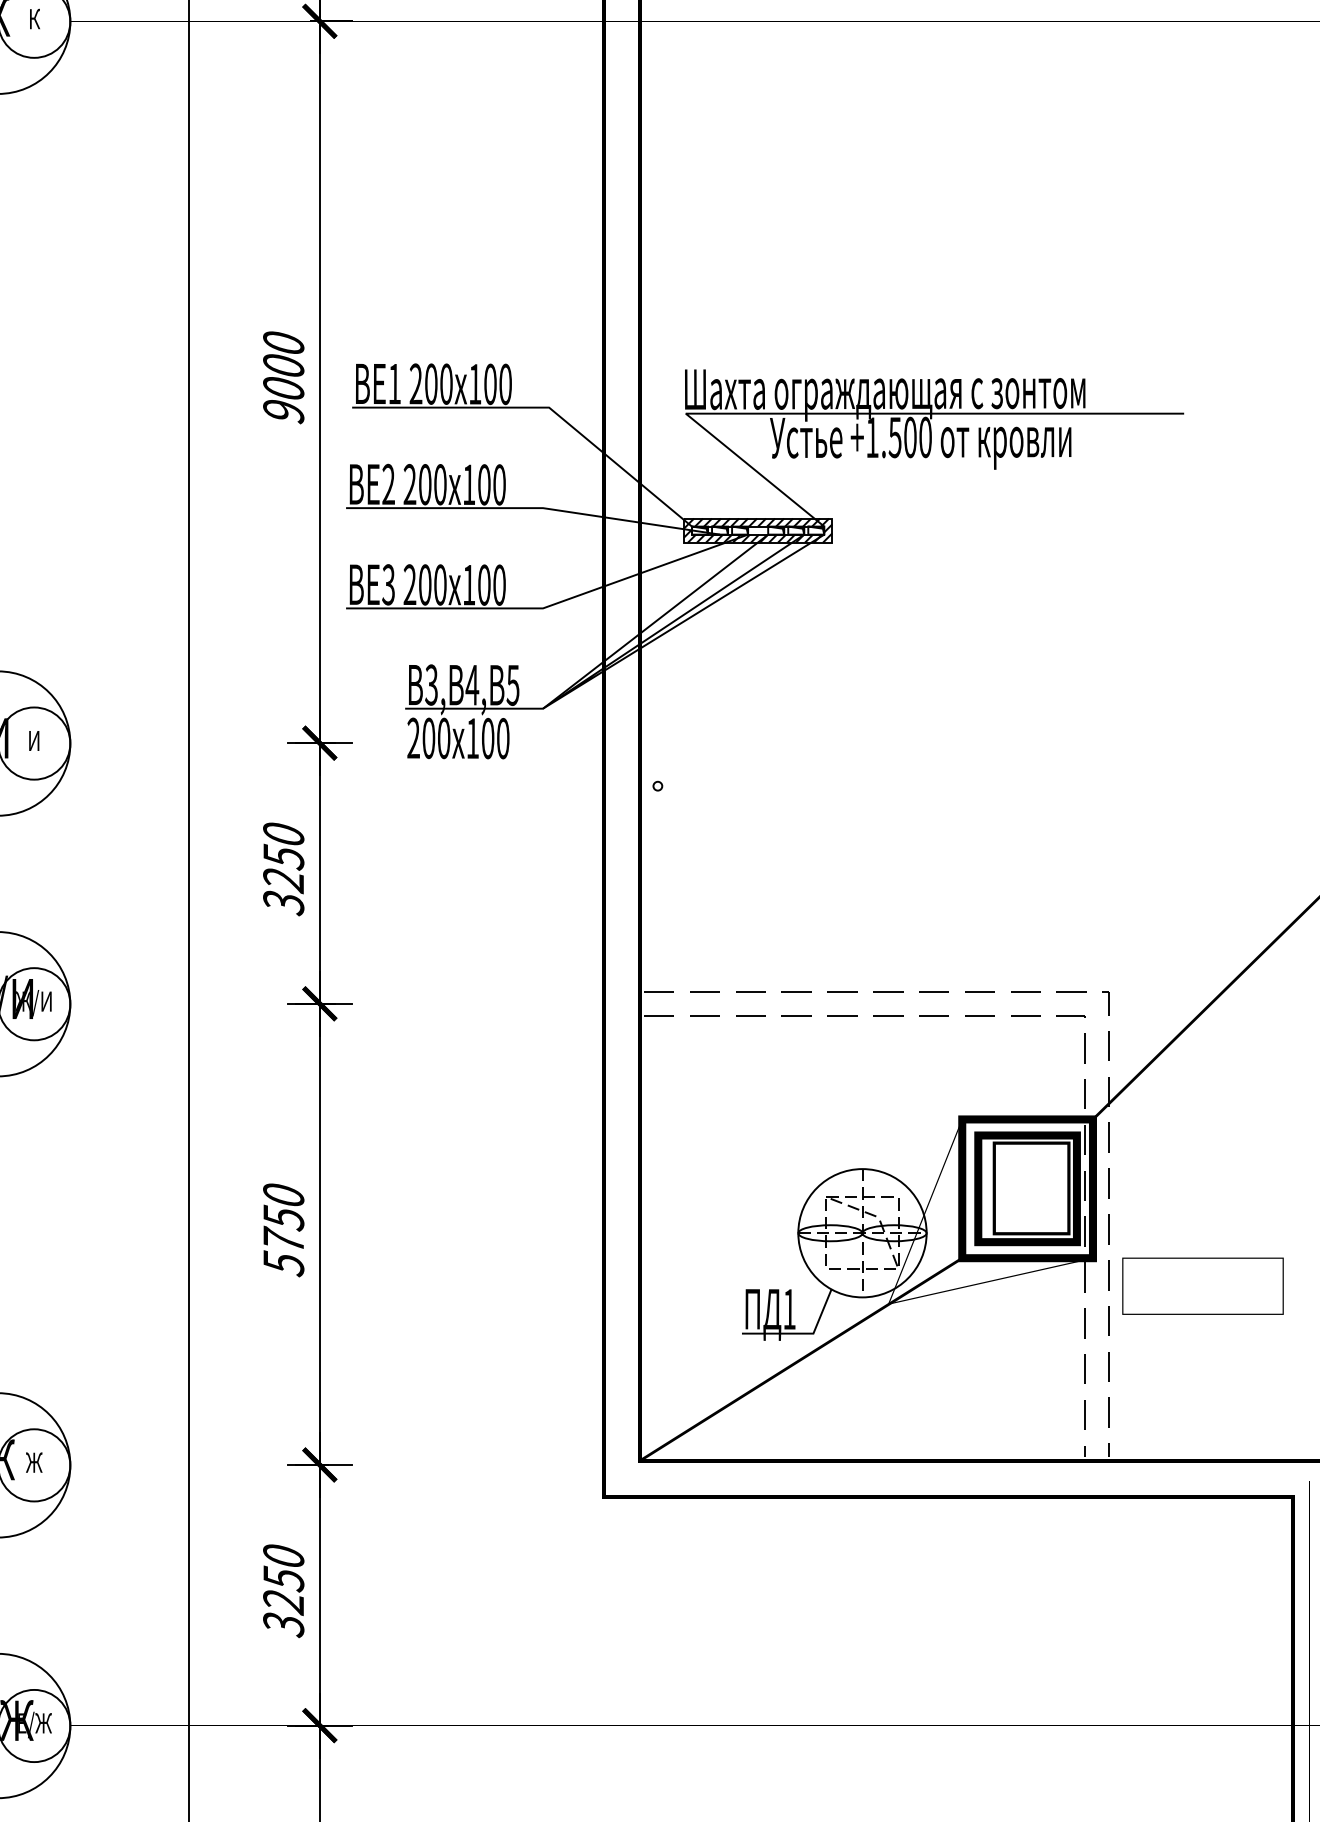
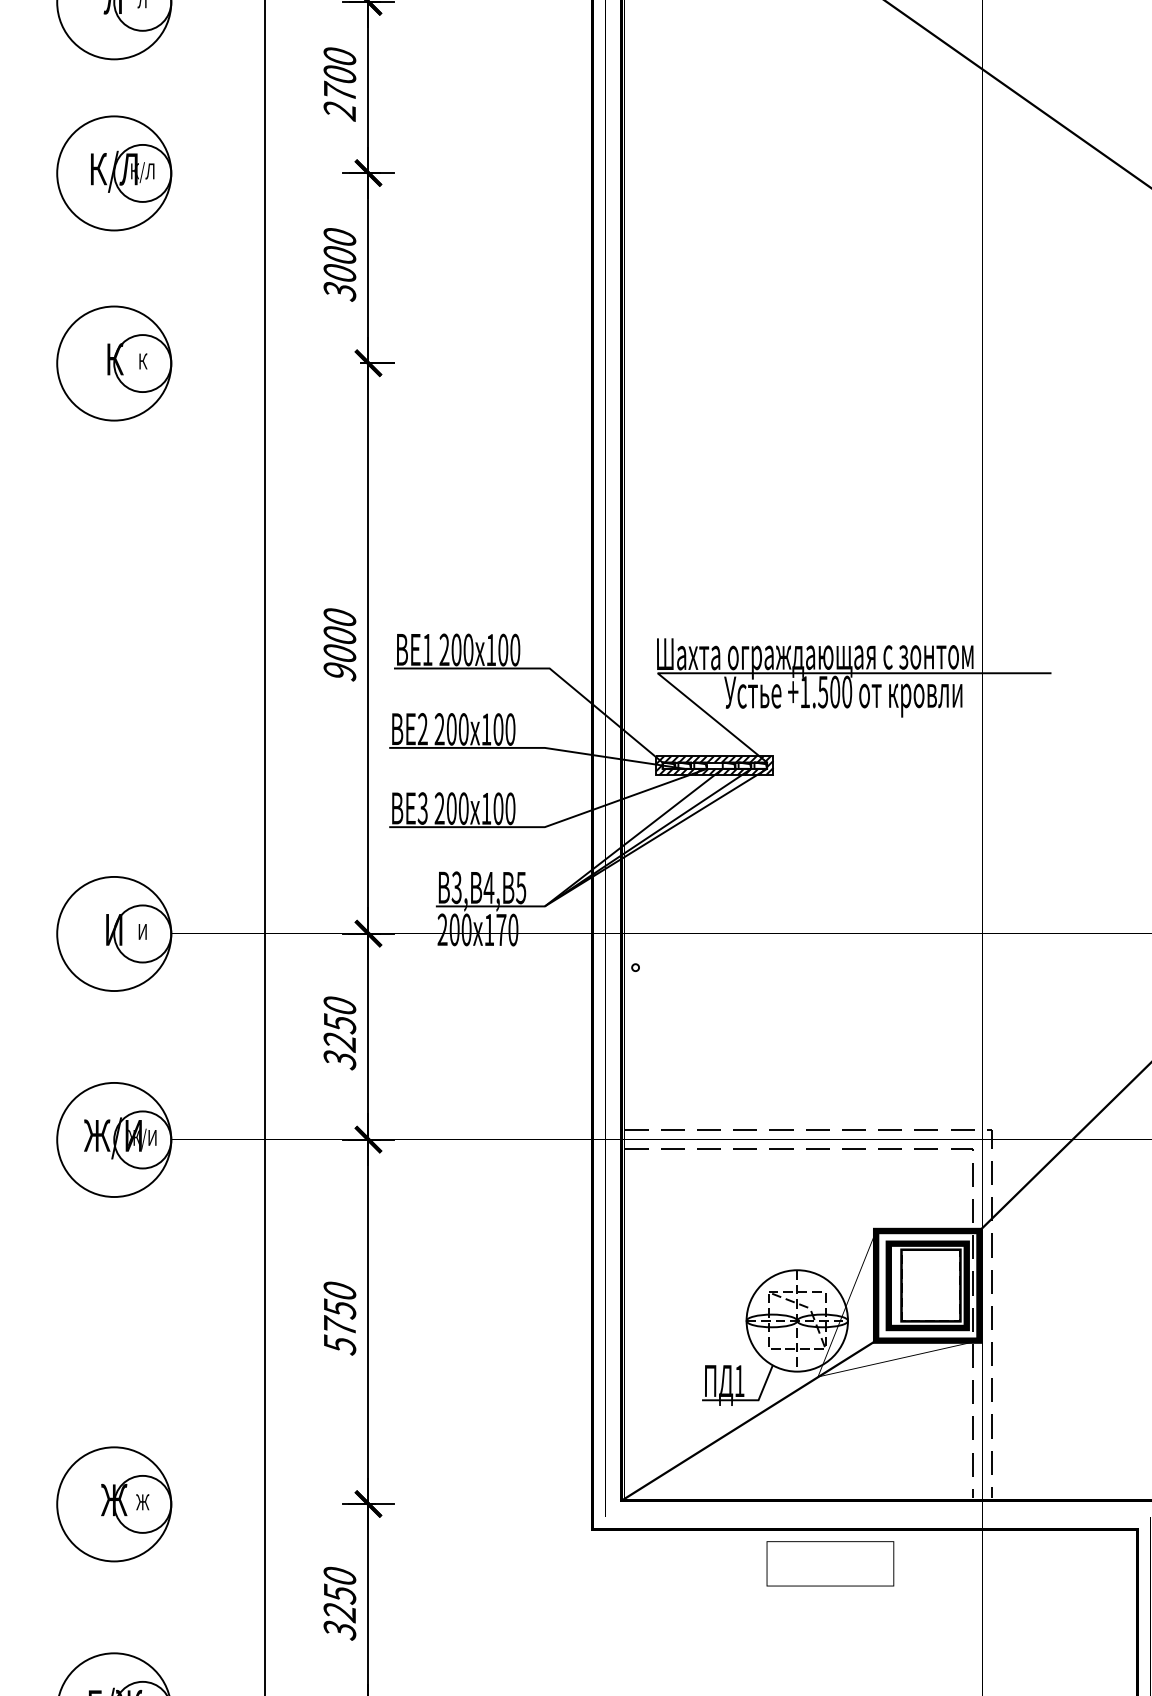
text: (488, 737) -> (501, 929), 100 -> 170
part: (1203, 1285) -> (830, 1563), moved

